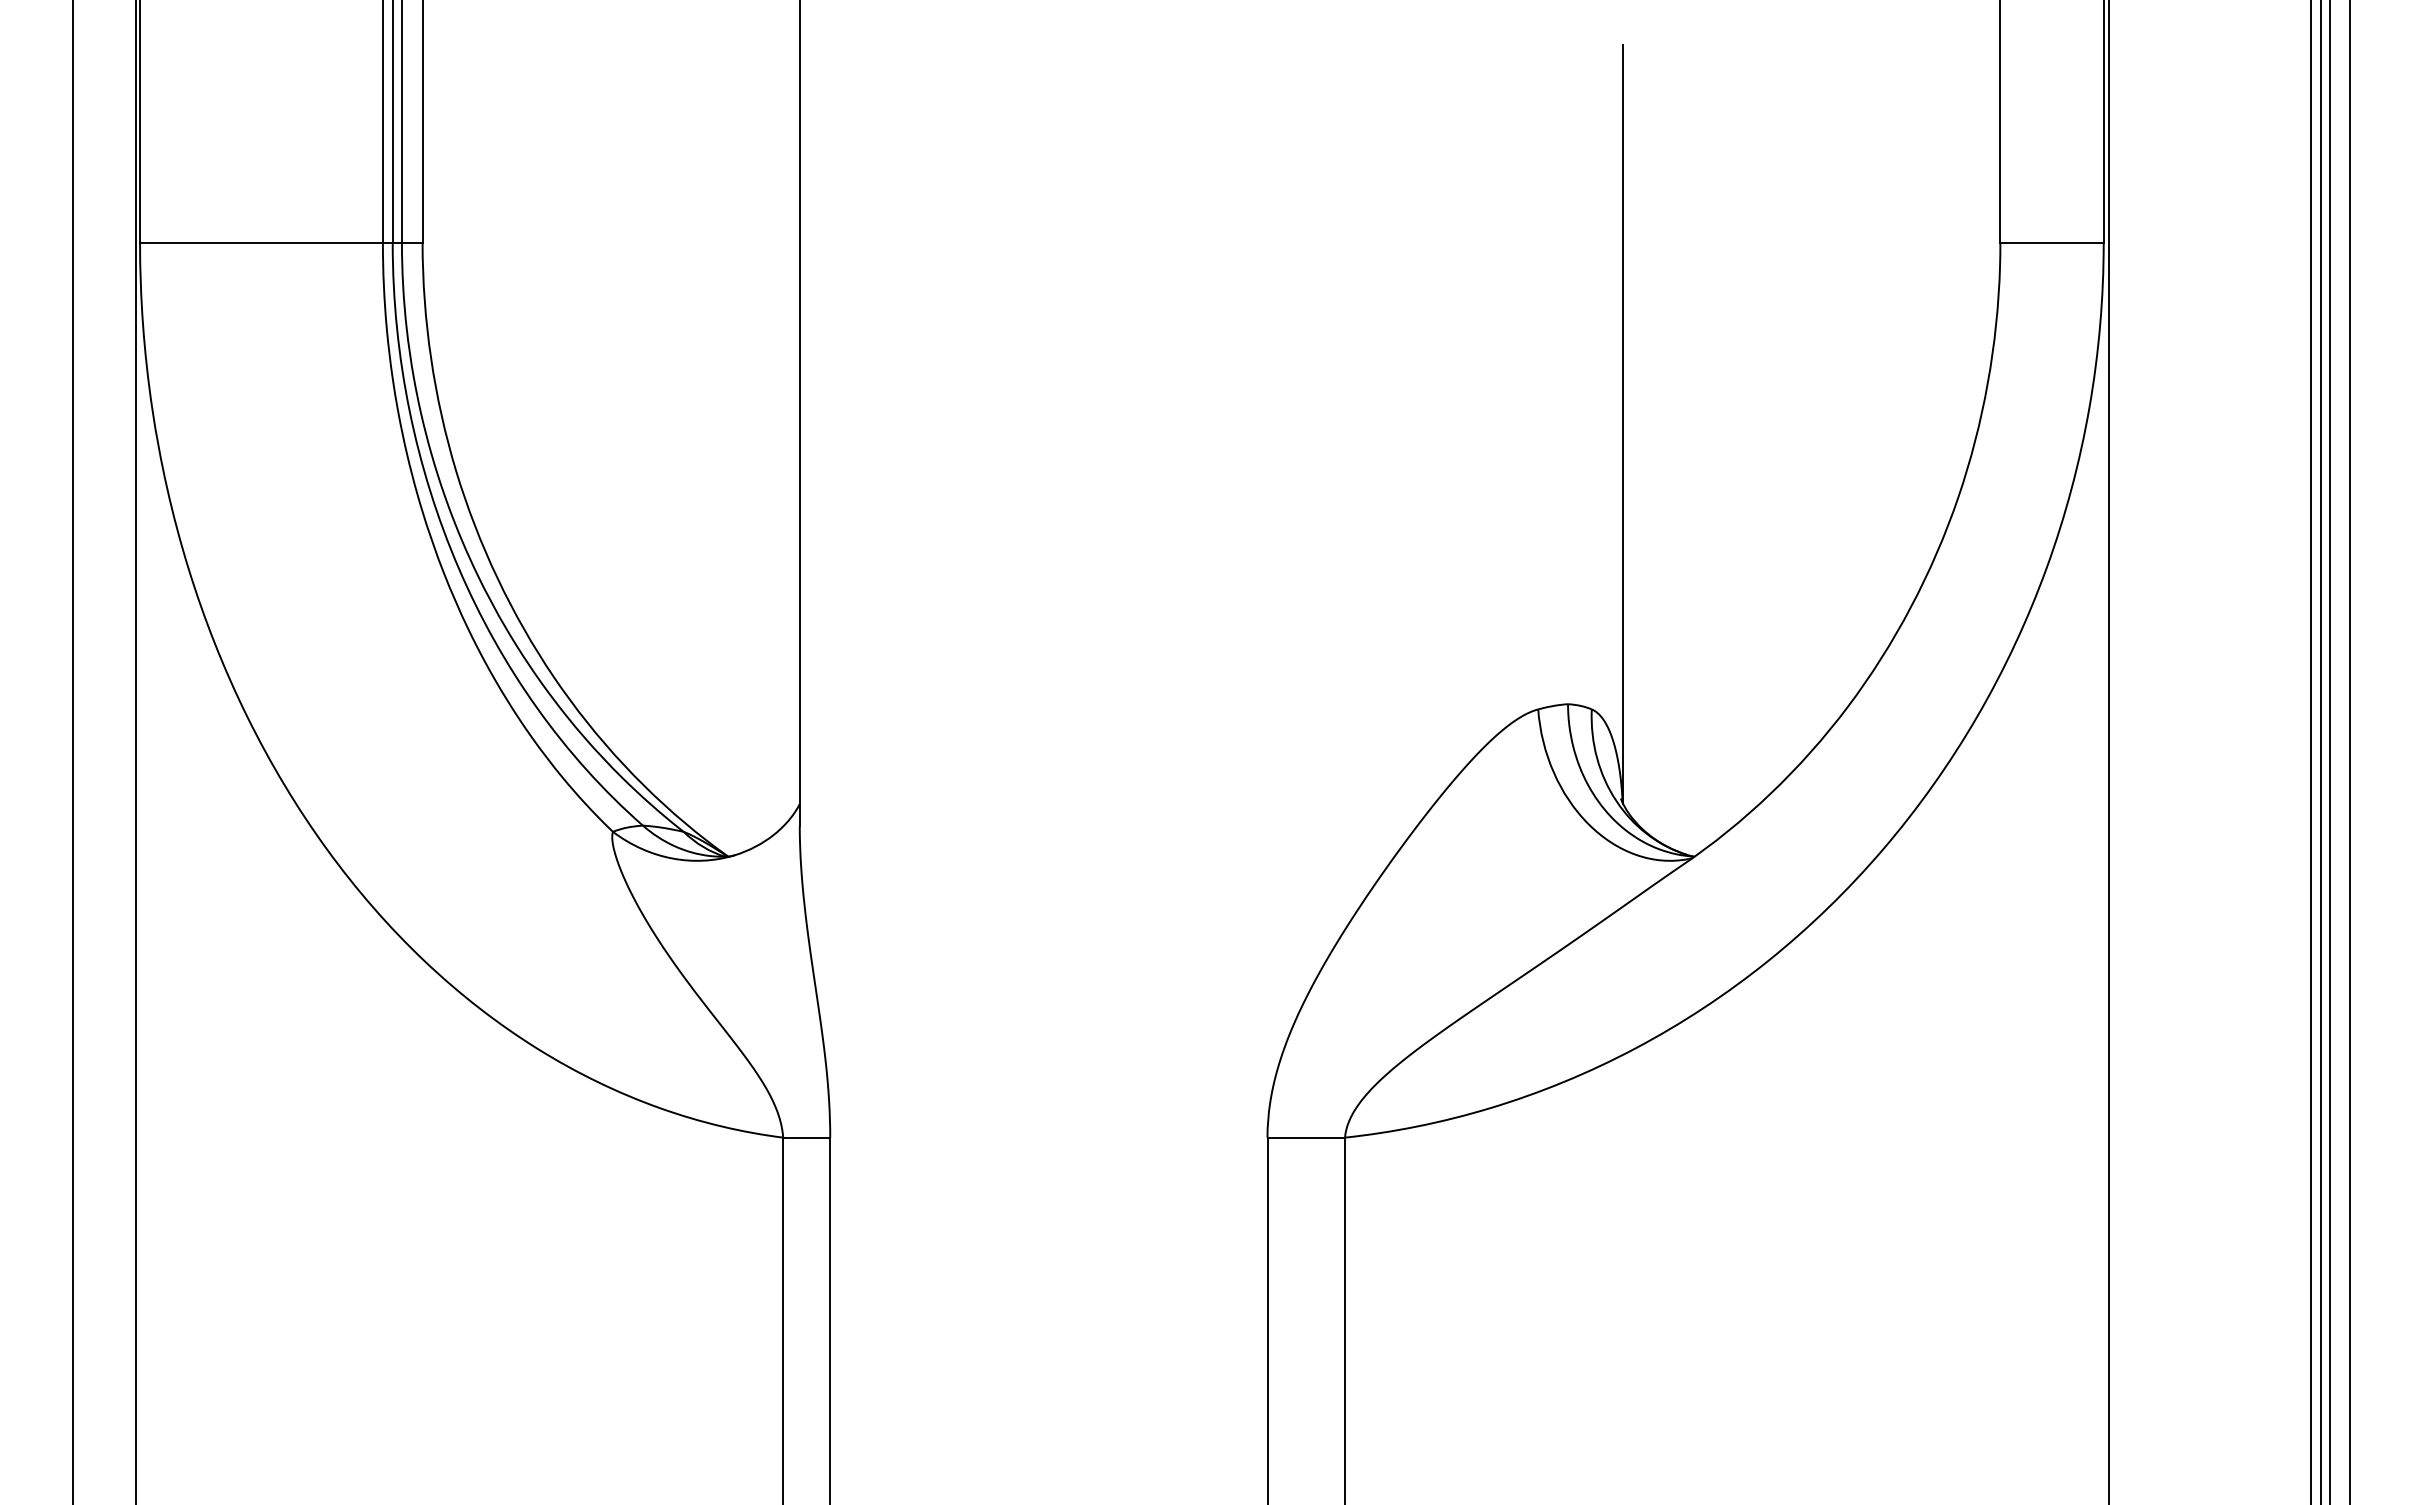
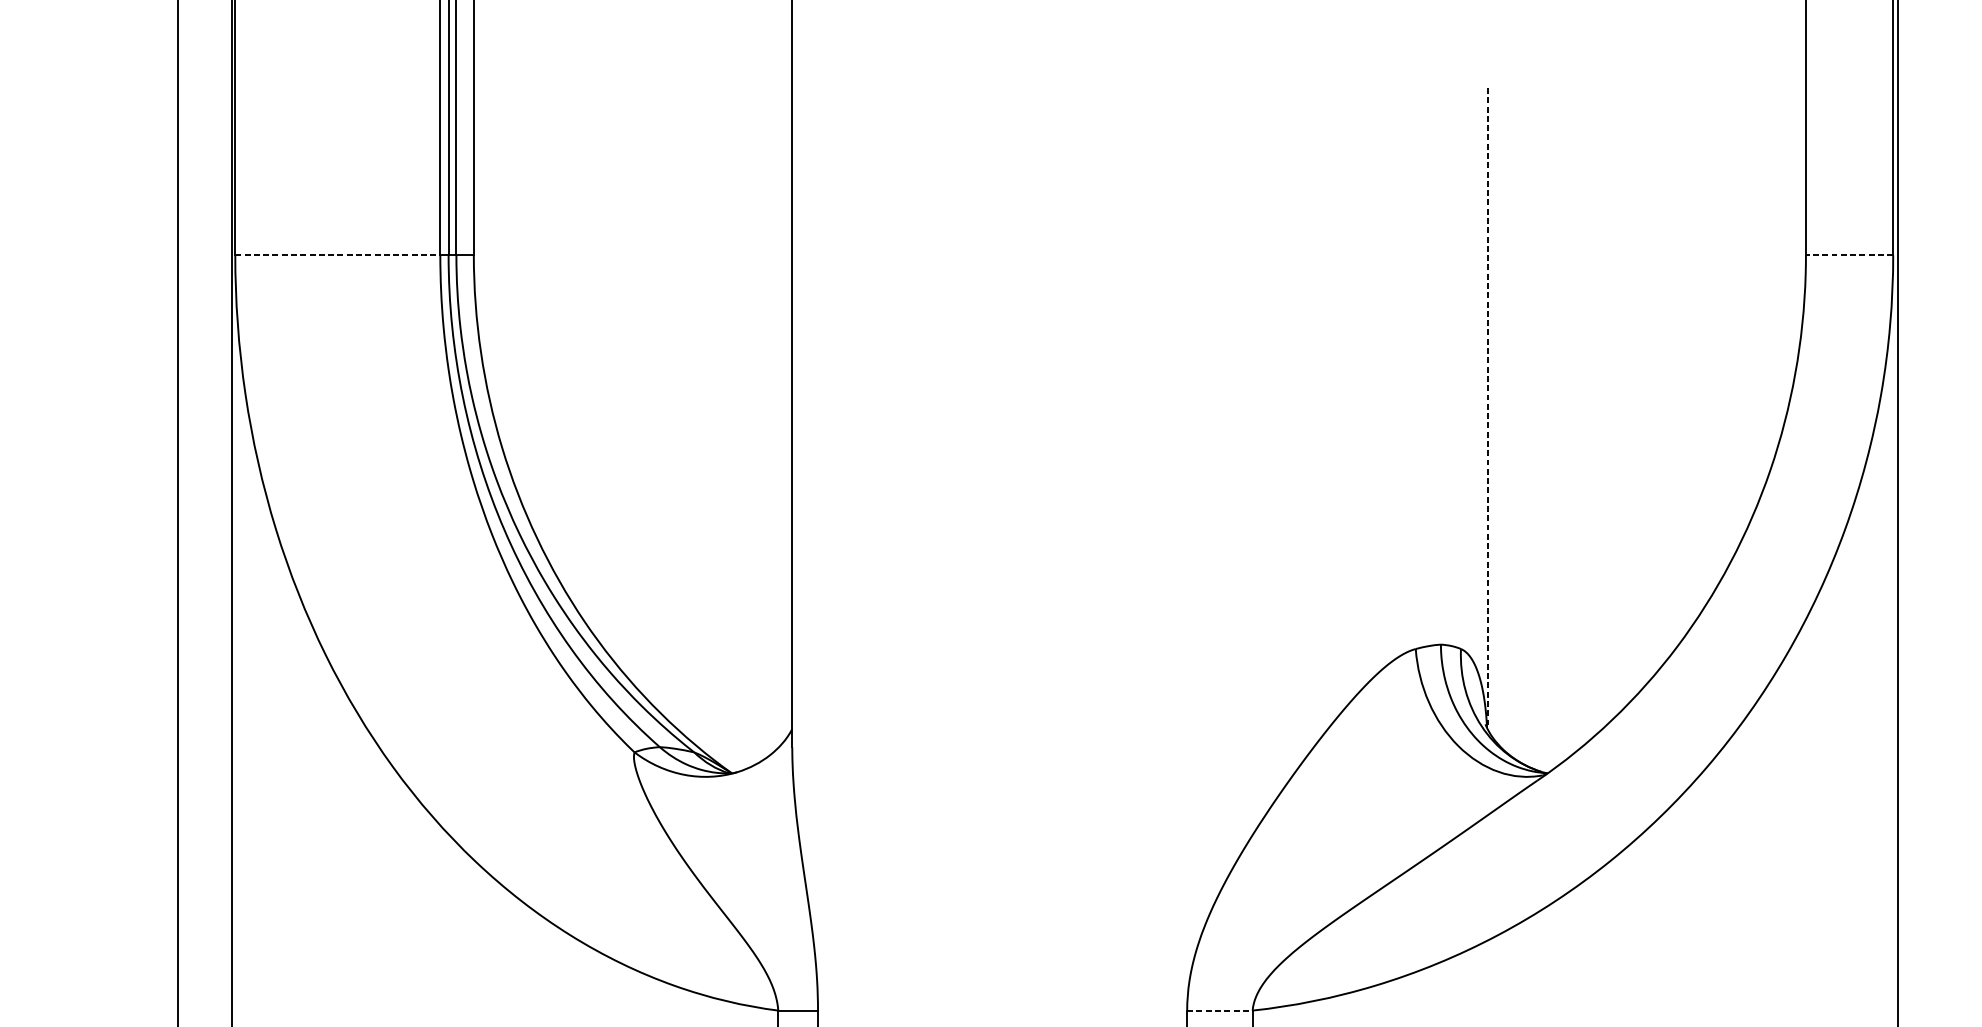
line: (261, 242) -> (337, 254), solid -> dashed
line: (2052, 242) -> (1849, 254), solid -> dashed
line: (1623, 424) -> (1487, 408), solid -> dashed
line: (1306, 1137) -> (1220, 1010), solid -> dashed

